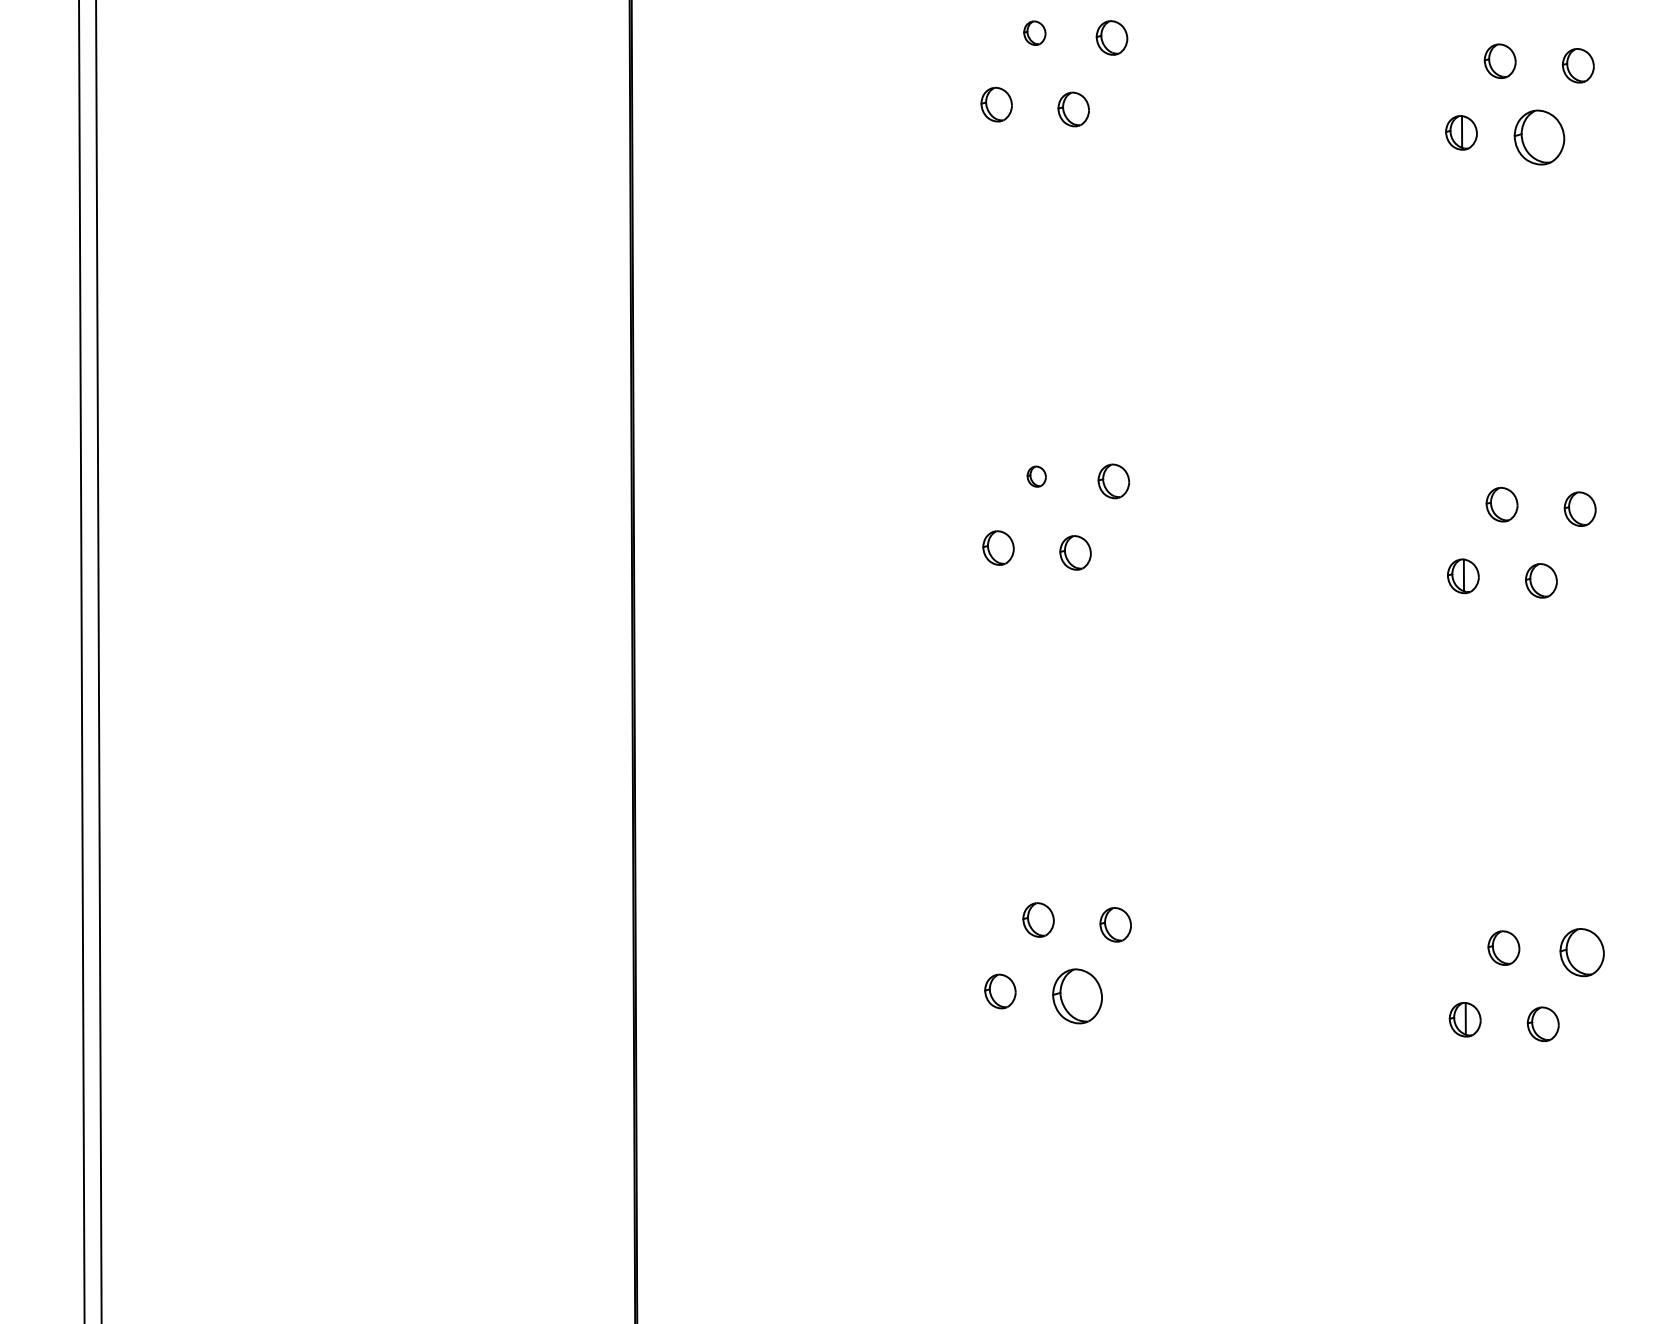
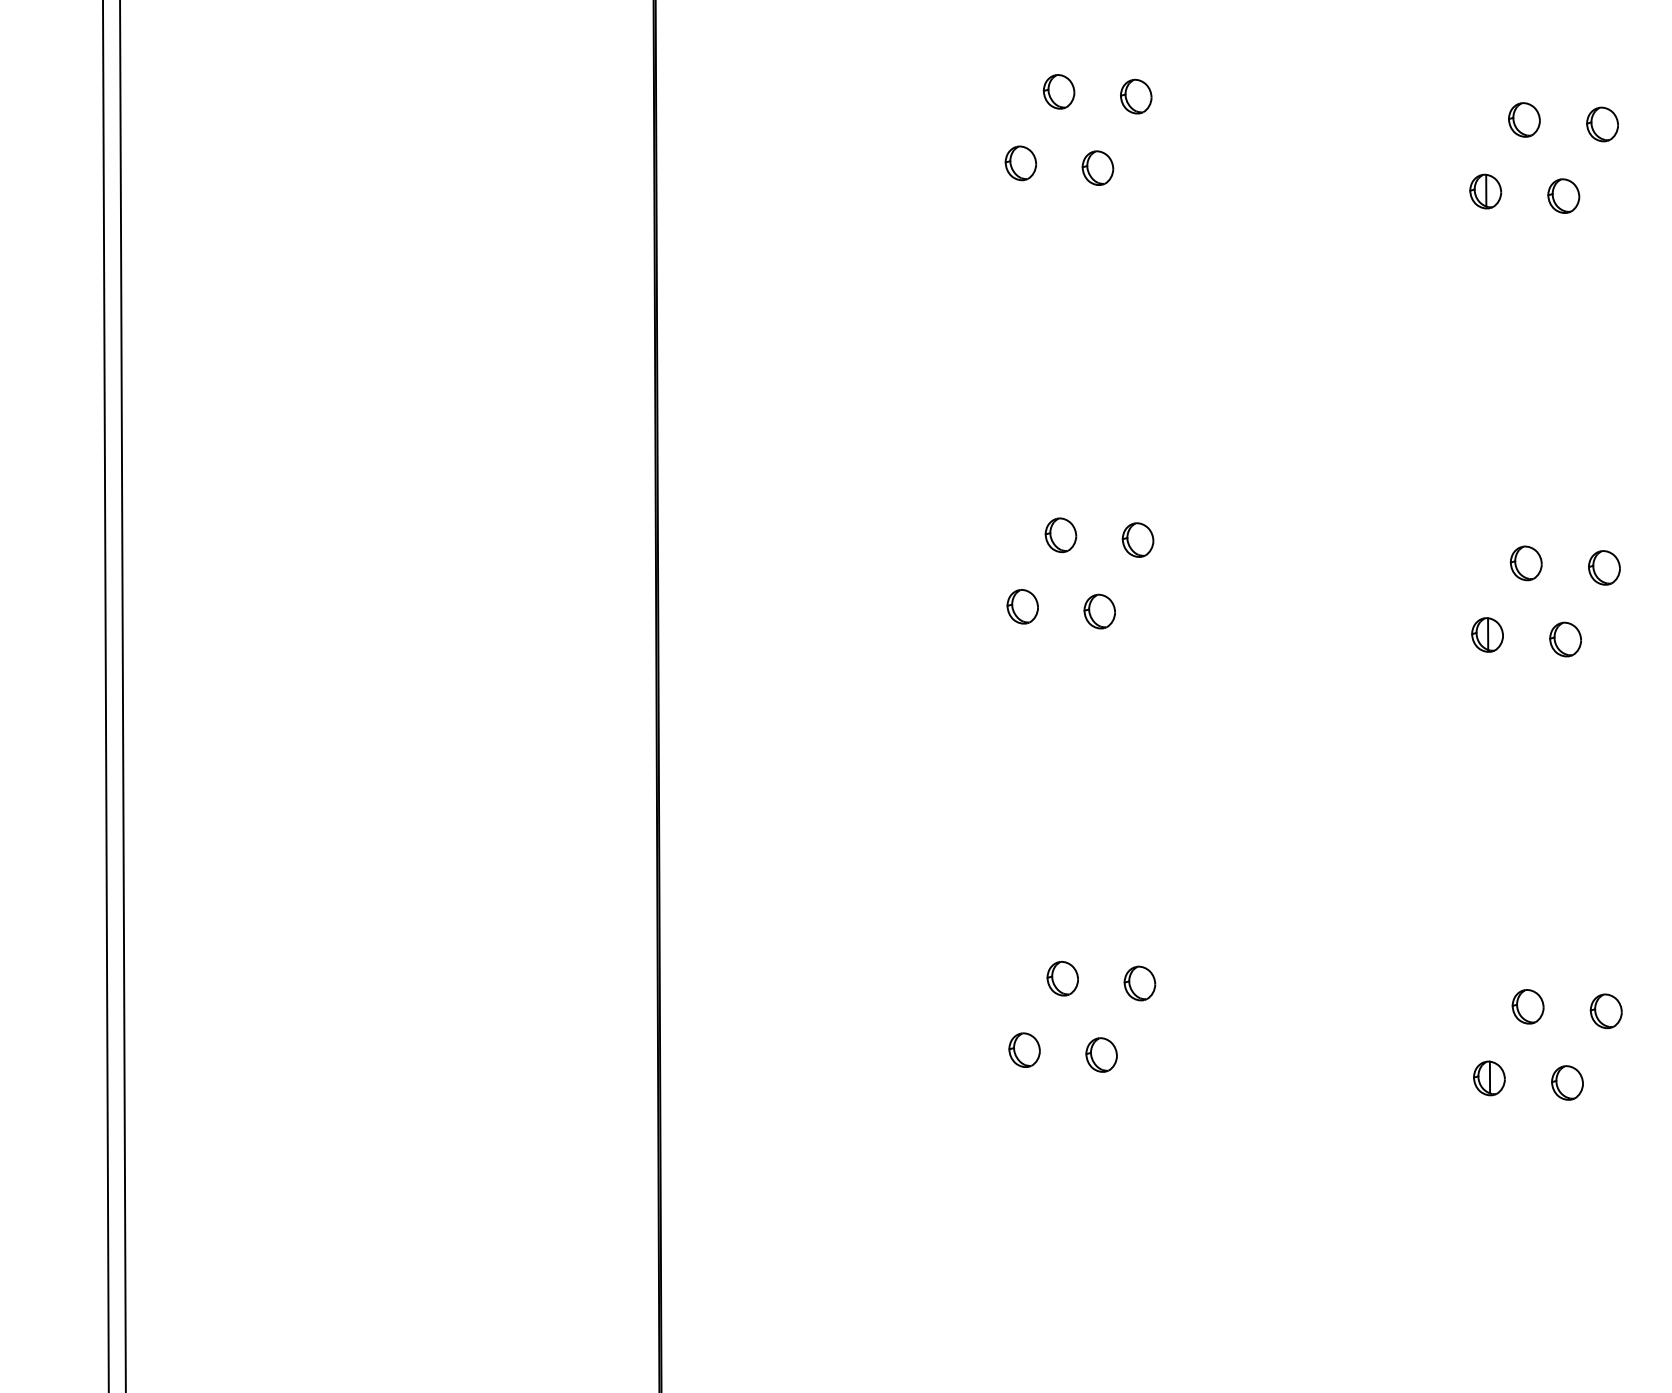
part: (1034, 32) -> (1058, 91), size x1.43
part: (1539, 136) -> (1563, 195), size x0.62
part: (1036, 476) -> (1060, 535), size x1.67
part: (1581, 952) -> (1605, 1011), size x0.71
part: (1077, 995) -> (1101, 1054), size x0.62

